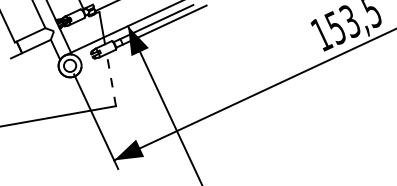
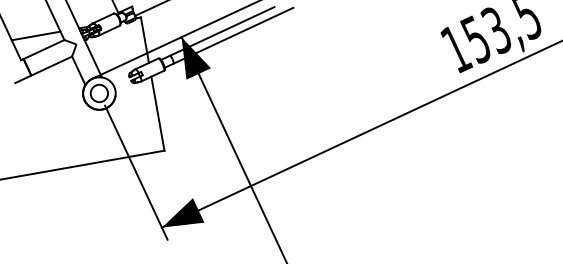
line: (25, 24) -> (35, 35), added
line: (111, 79) -> (157, 113), dashed -> solid

